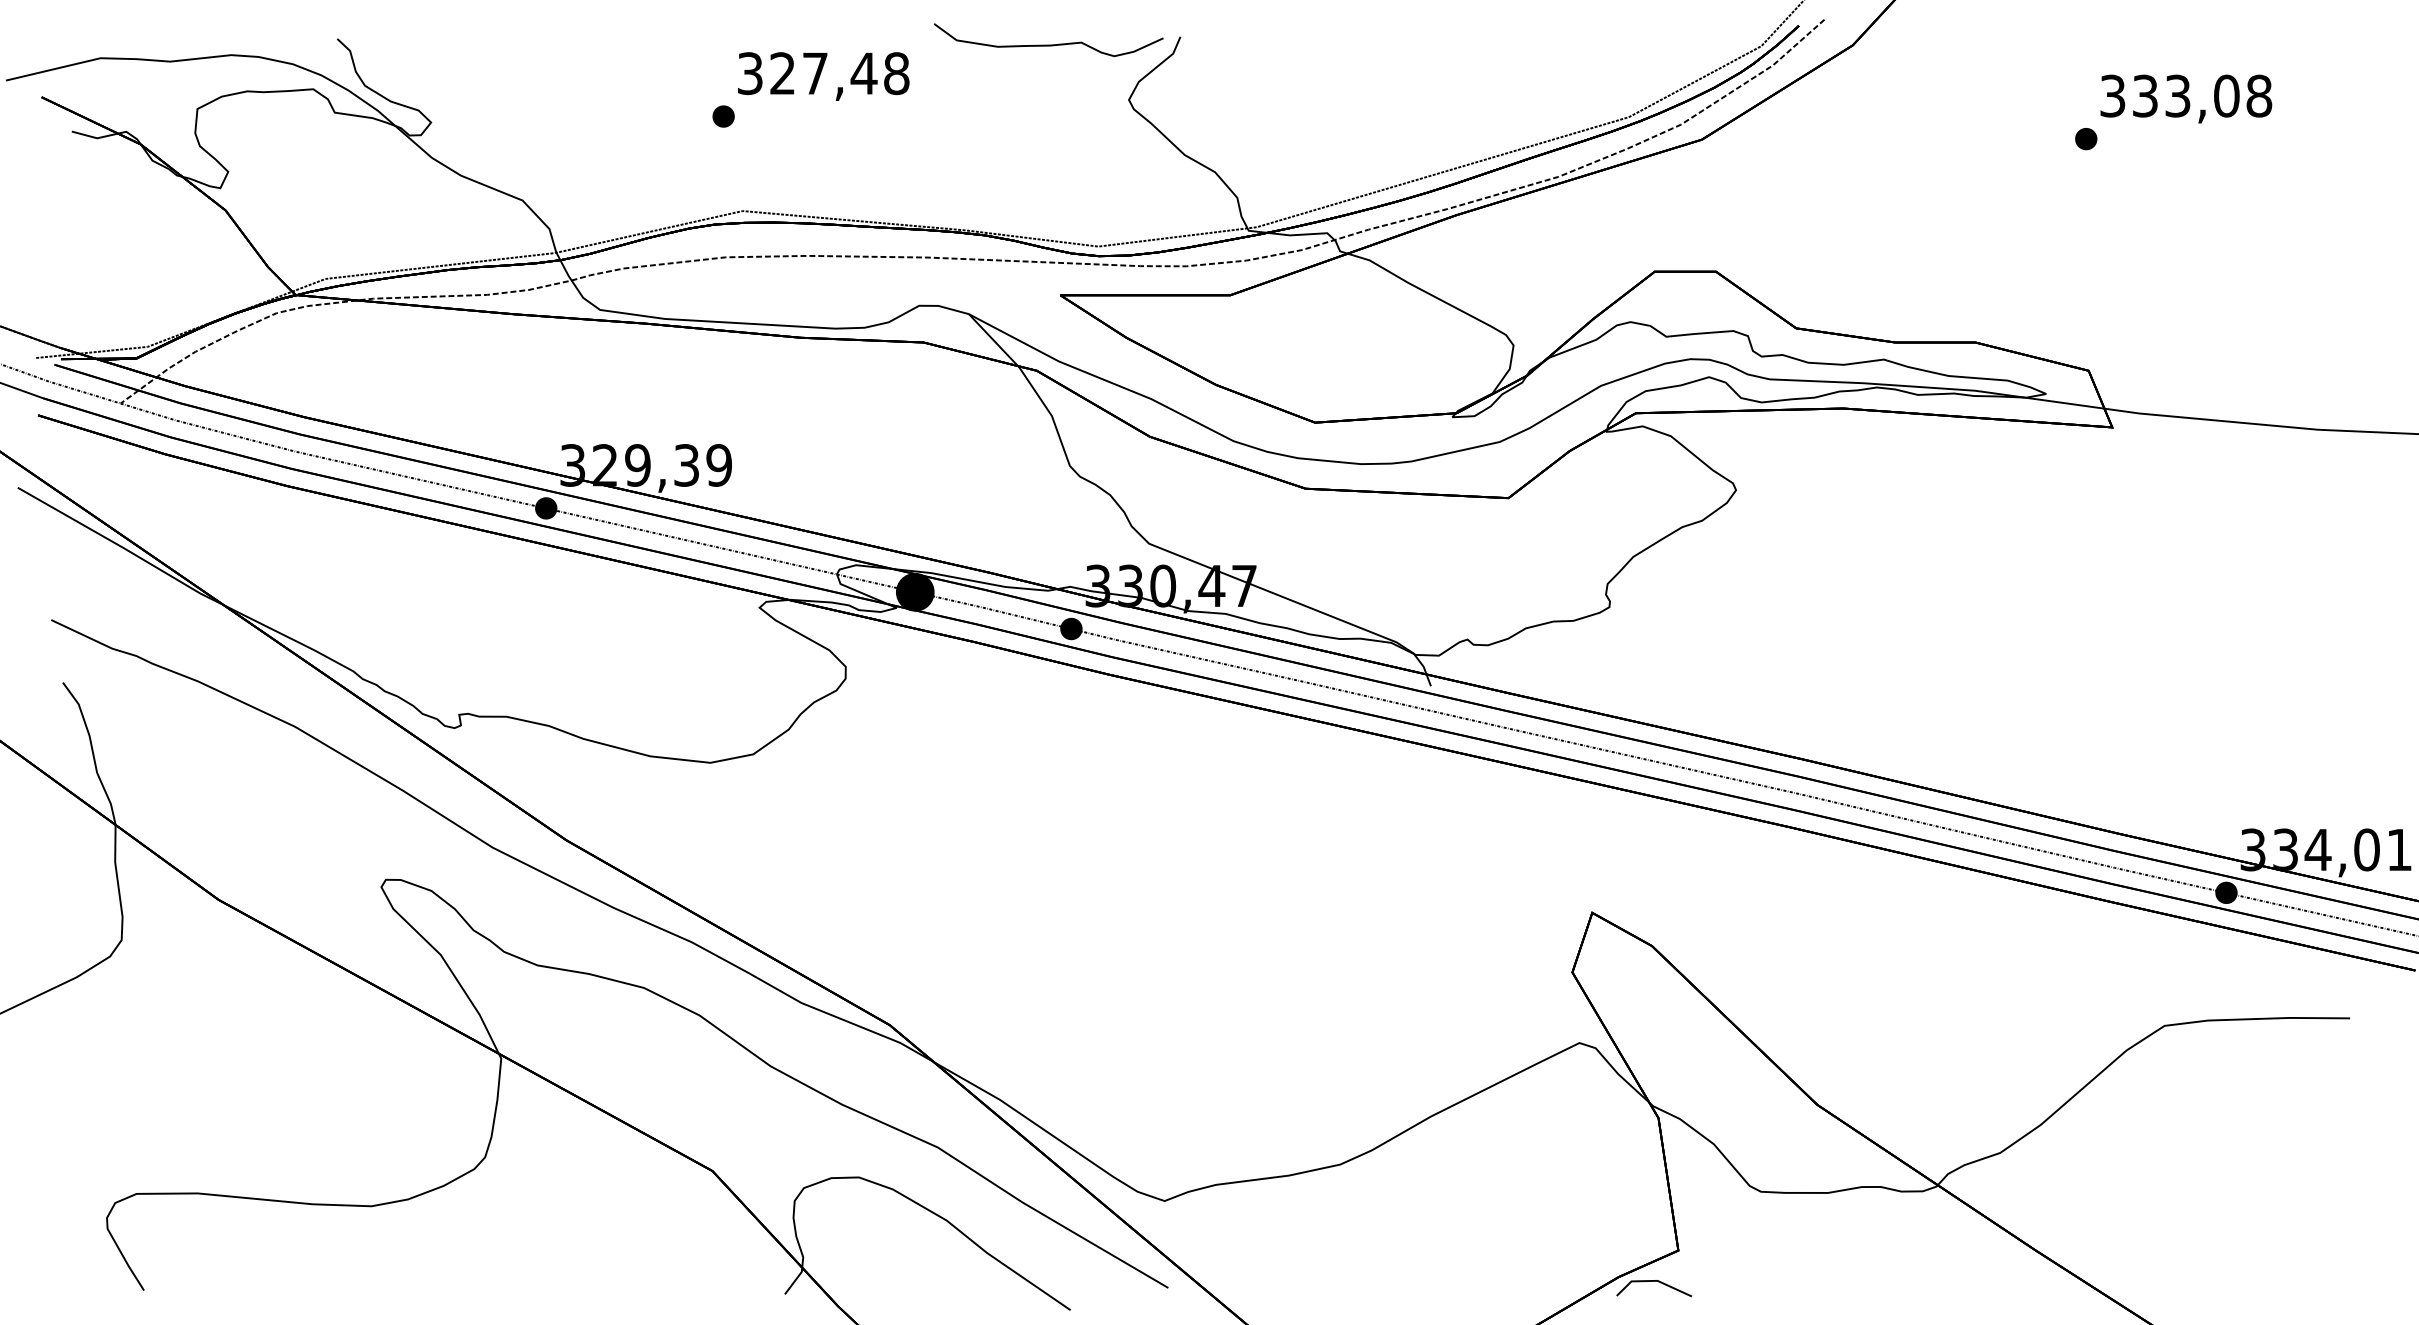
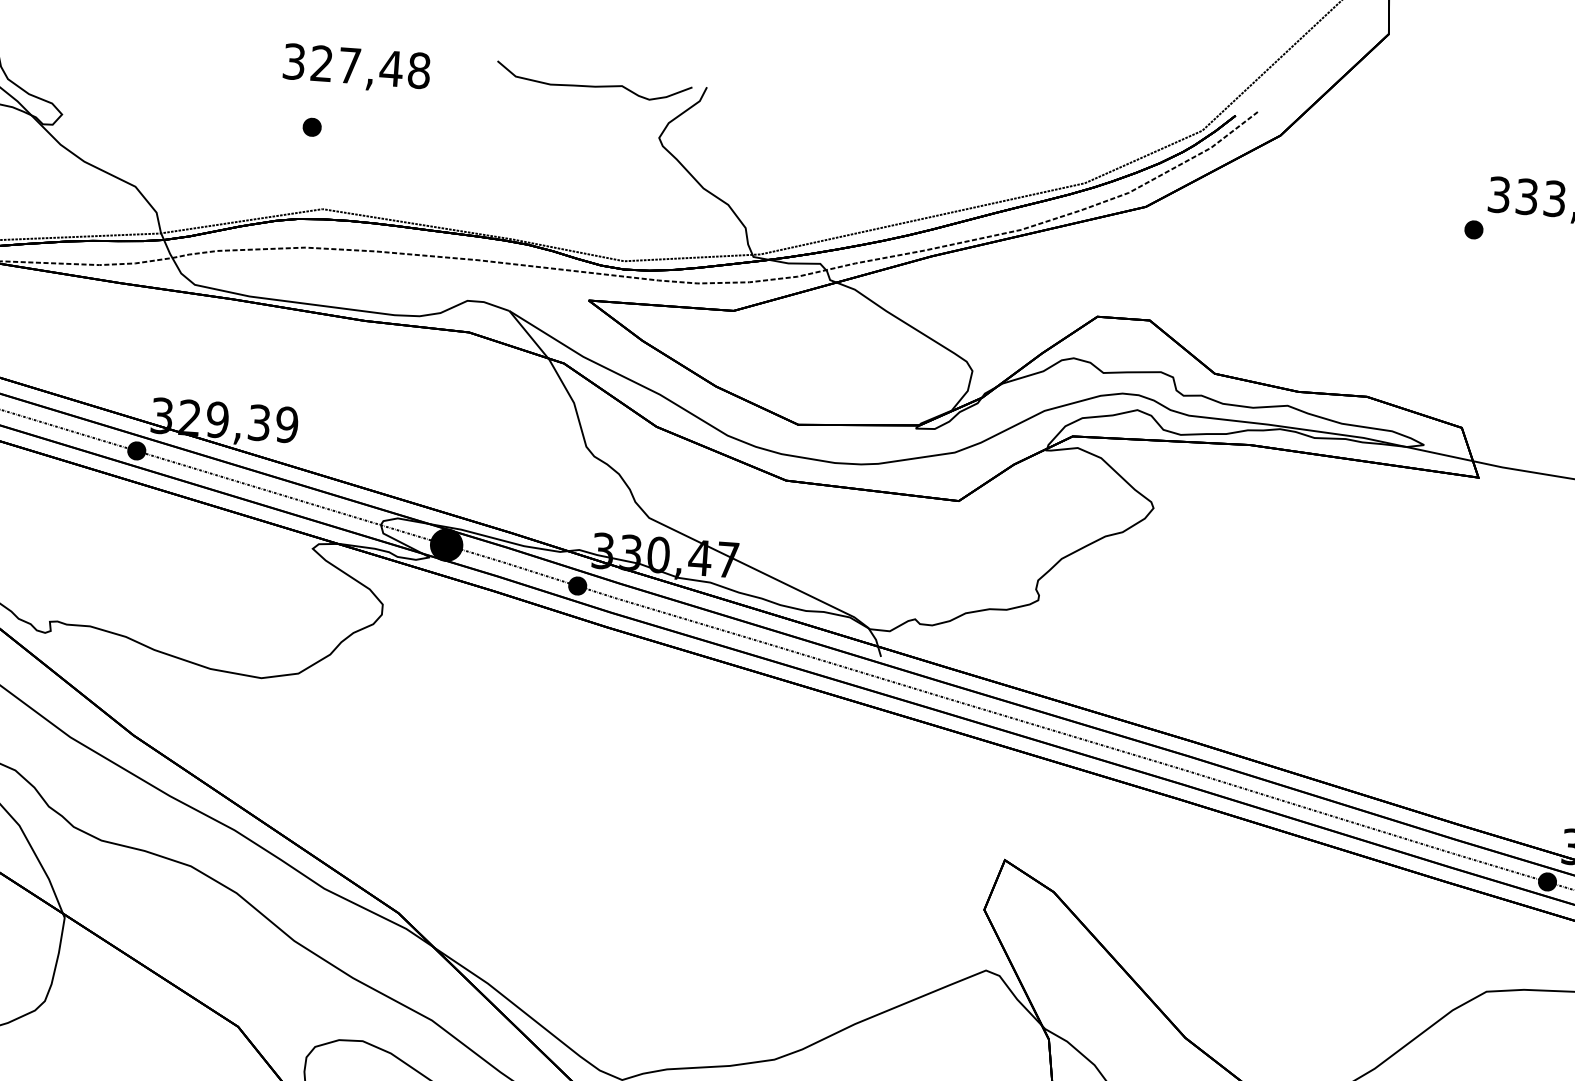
text: (823, 76) -> (356, 68), moved

